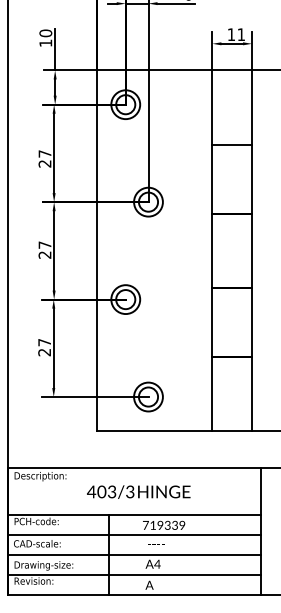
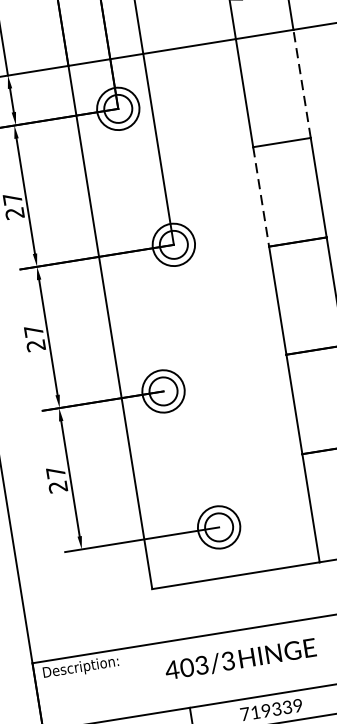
line: (252, 107) -> (302, 83), solid -> dashed
line: (212, 179) -> (261, 197), solid -> dashed
text: (138, 491) -> (240, 658), moved

